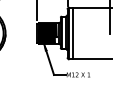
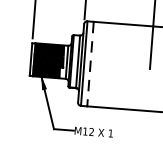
line: (73, 33) -> (90, 64), solid -> dashed

